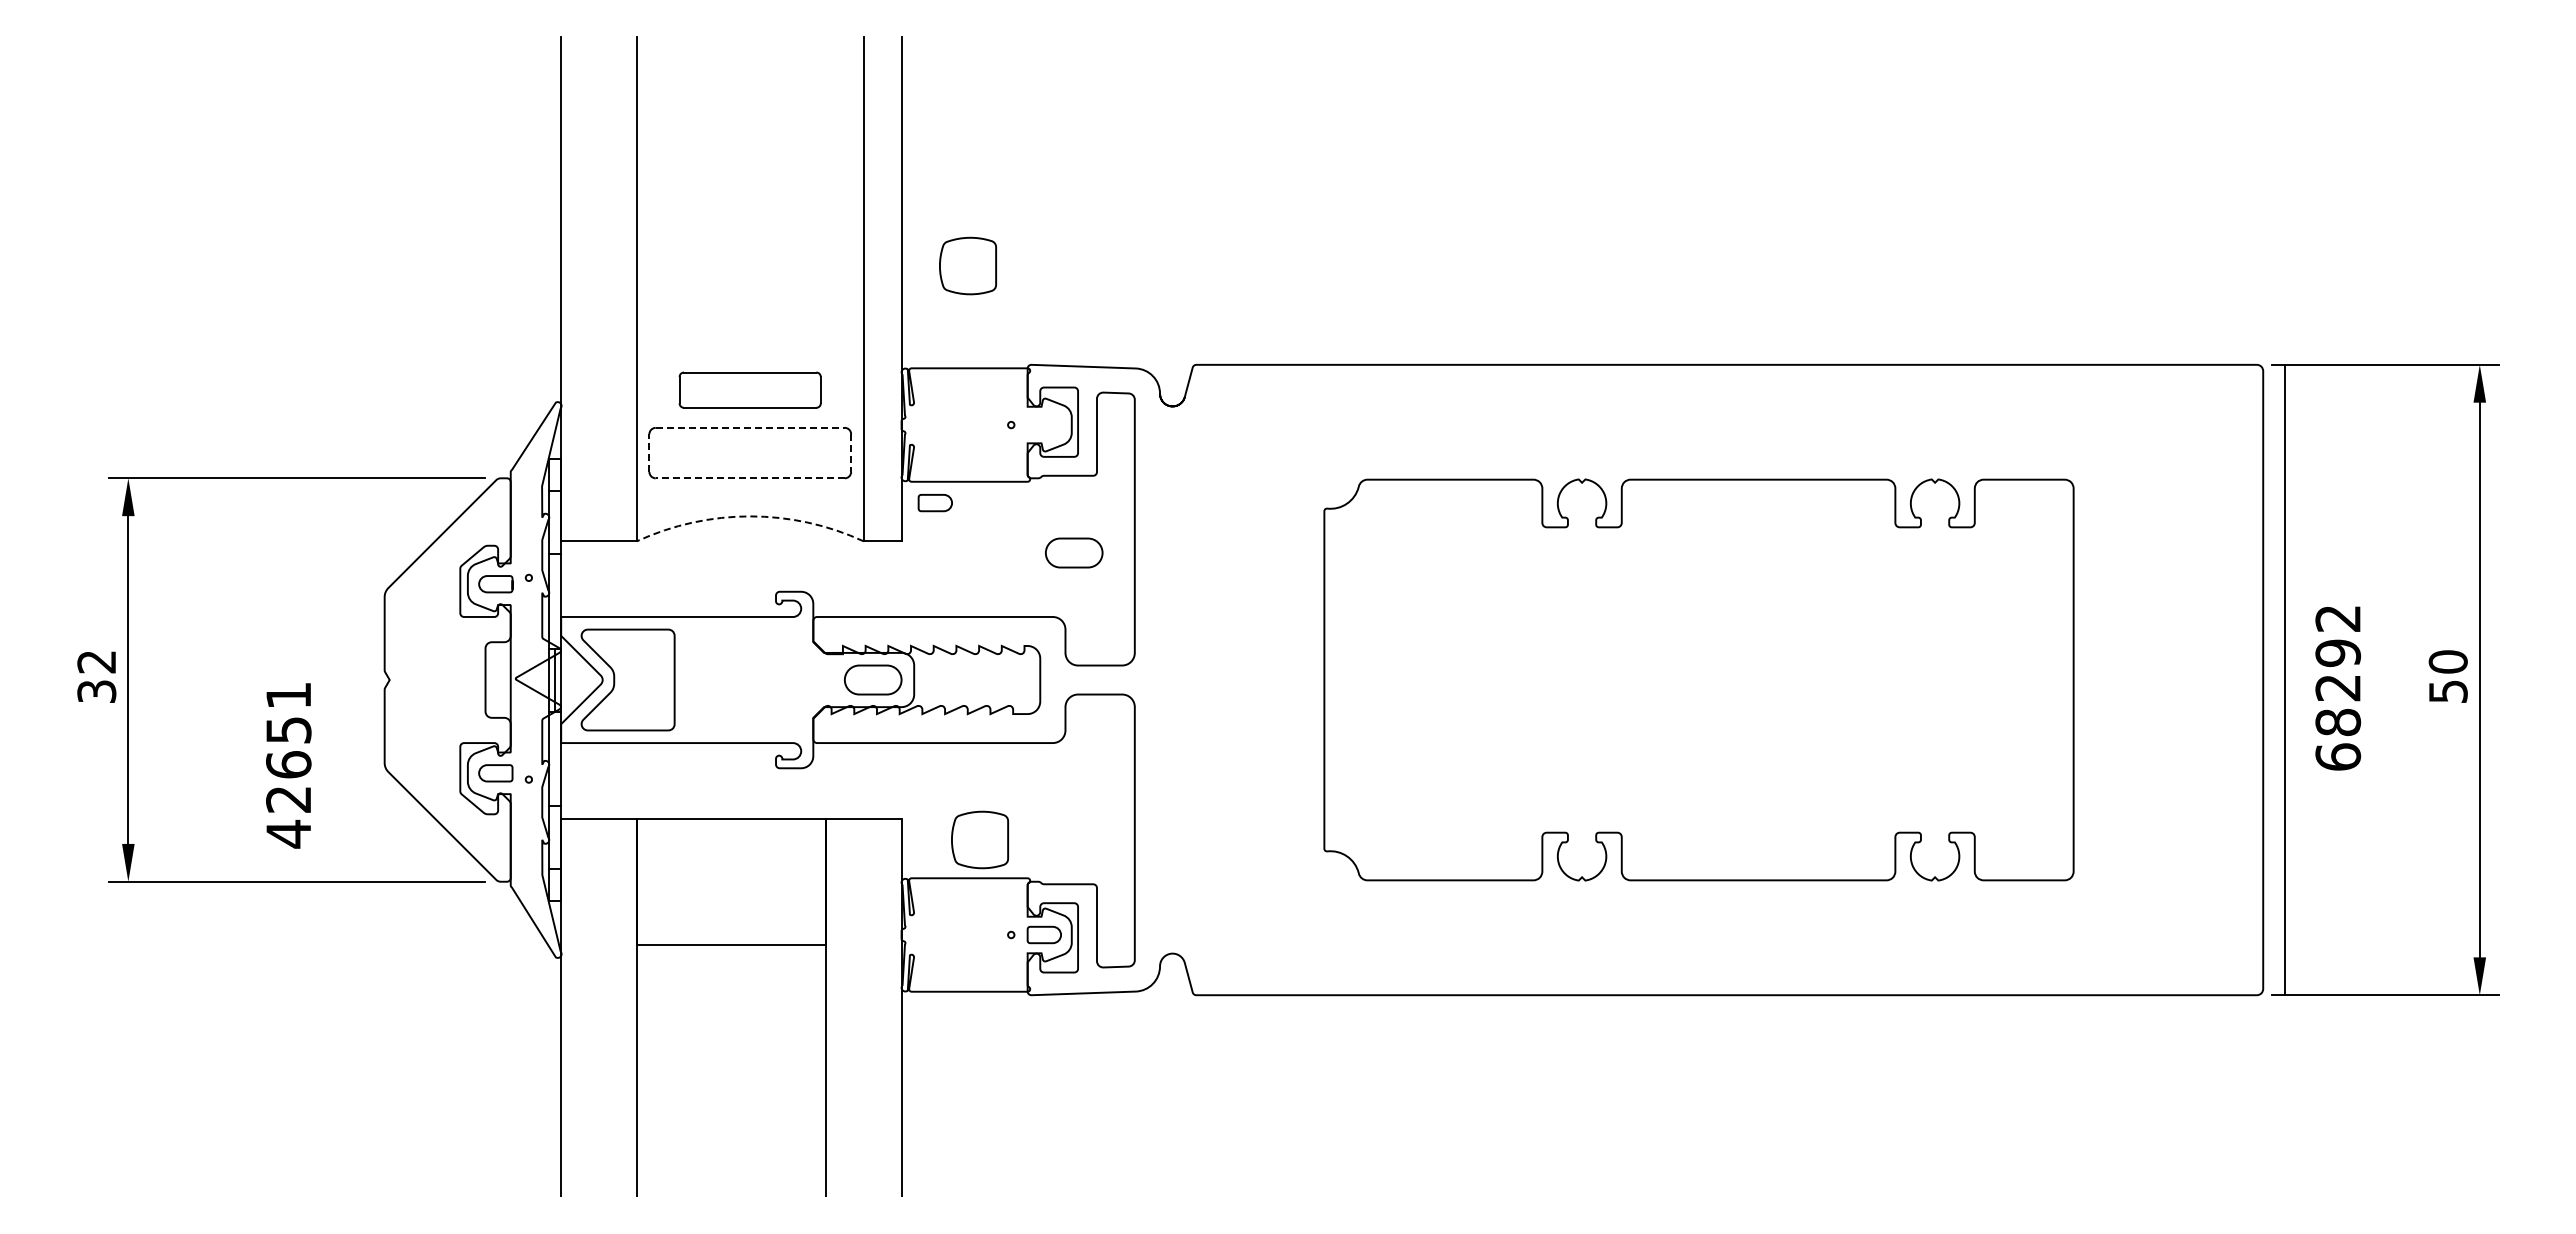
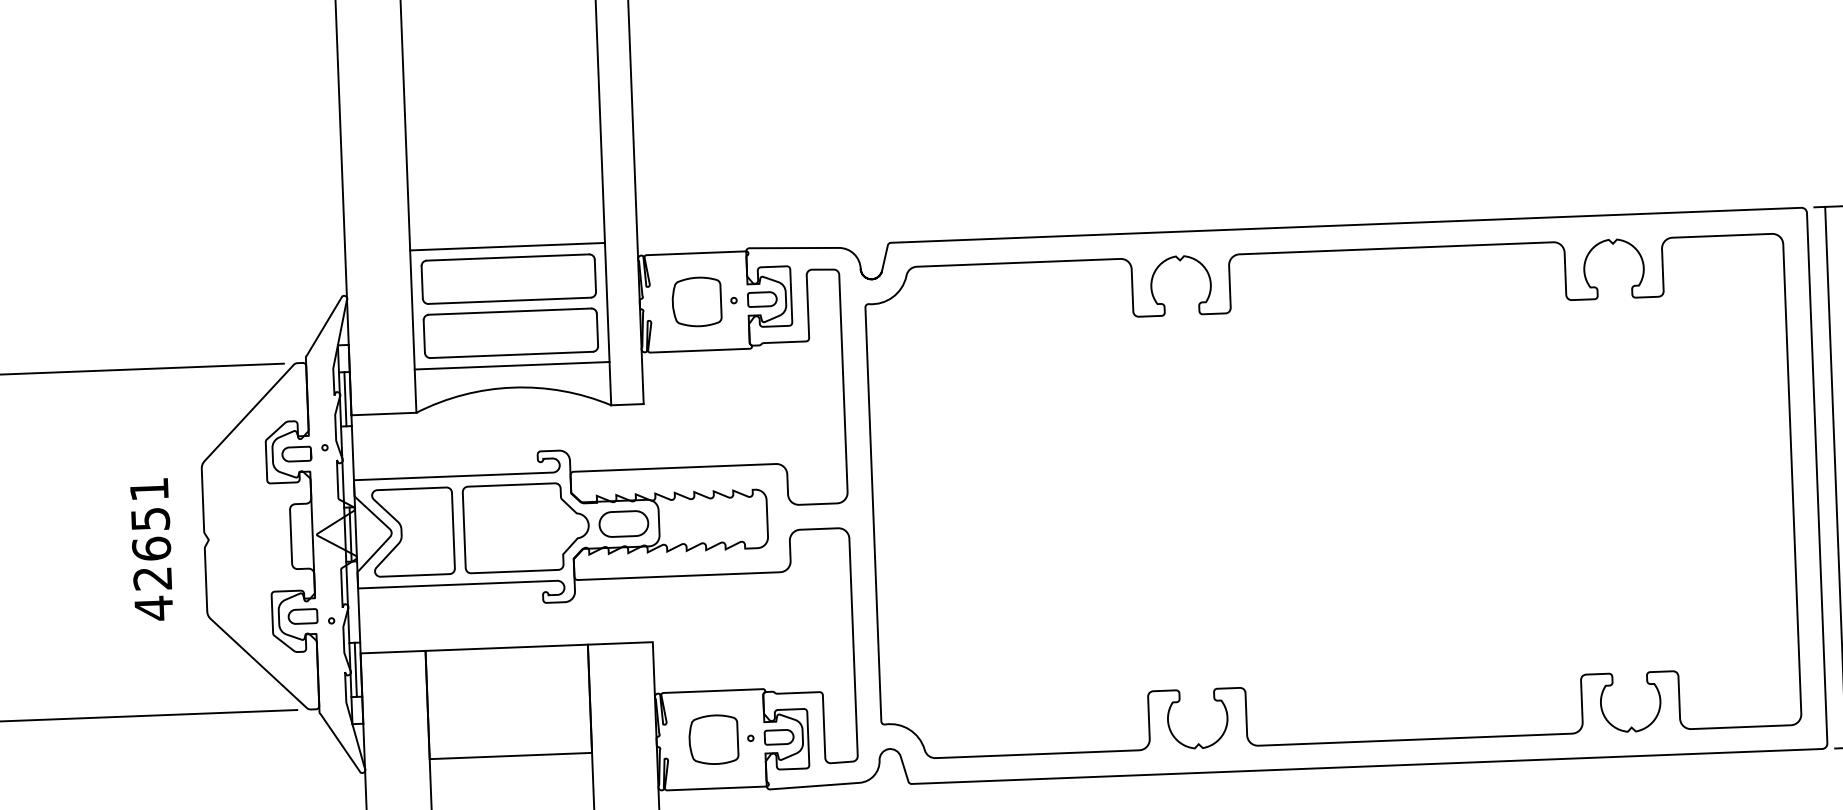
part: (967, 265) -> (696, 301), moved
line: (749, 352) -> (506, 246), added
part: (749, 390) -> (508, 279), size x1.43
line: (750, 427) -> (510, 311), dashed -> solid
line: (649, 453) -> (424, 336), dashed -> solid
line: (851, 453) -> (597, 330), dashed -> solid
line: (750, 478) -> (511, 355), dashed -> solid
line: (749, 490) -> (511, 365), added
part: (934, 503) -> (761, 299), moved
arc: (750, 516) -> (513, 387), dashed -> solid
line: (554, 521) -> (345, 398), added
part: (1074, 552) -> (792, 407), removed
part: (759, 679) -> (526, 527), added
part: (1698, 679) -> (1332, 496), size x1.43
text: (288, 765) -> (151, 549), moved
line: (554, 837) -> (355, 669), added
part: (979, 839) -> (713, 739), moved

